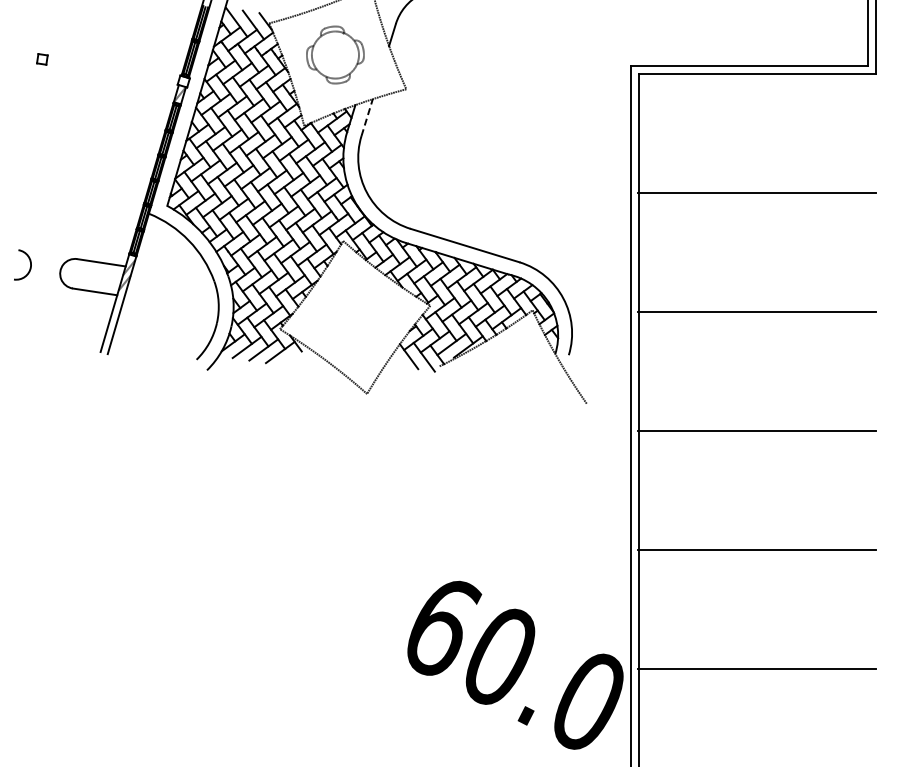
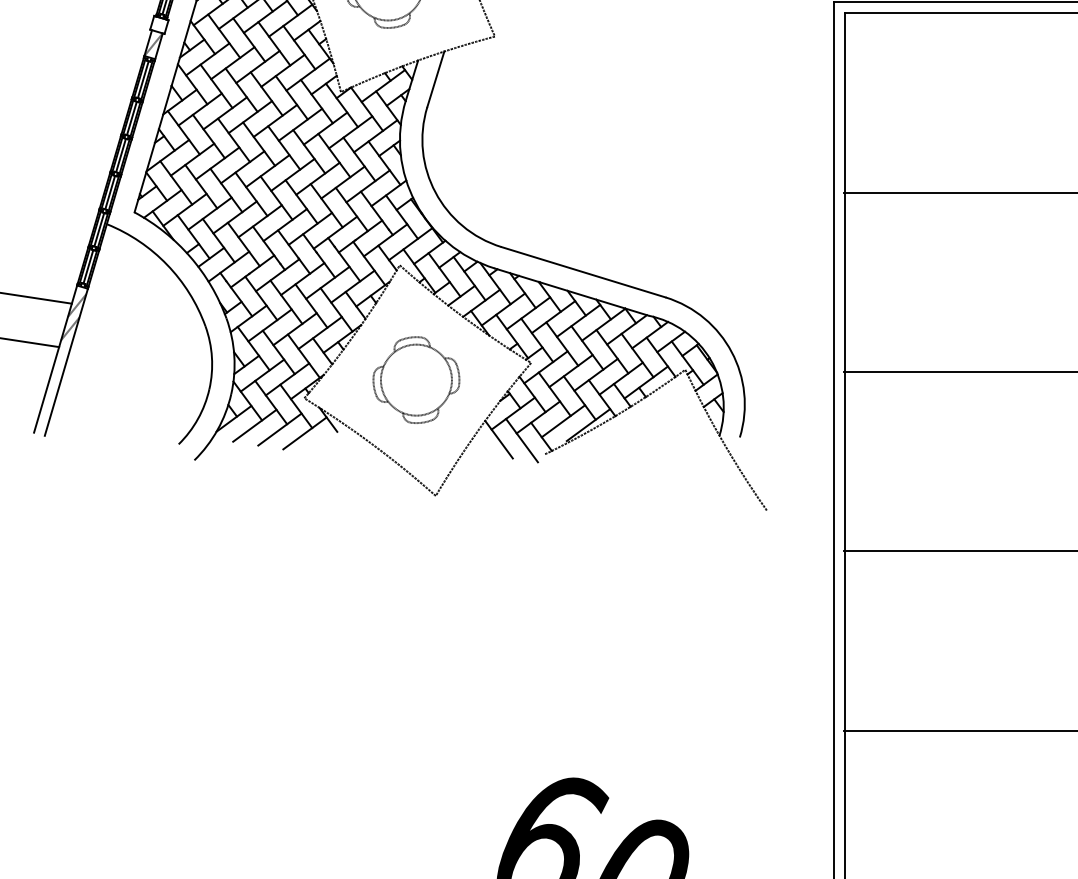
line: (367, 117) -> (436, 79), dashed -> solid
part: (354, 316) -> (416, 379), added

